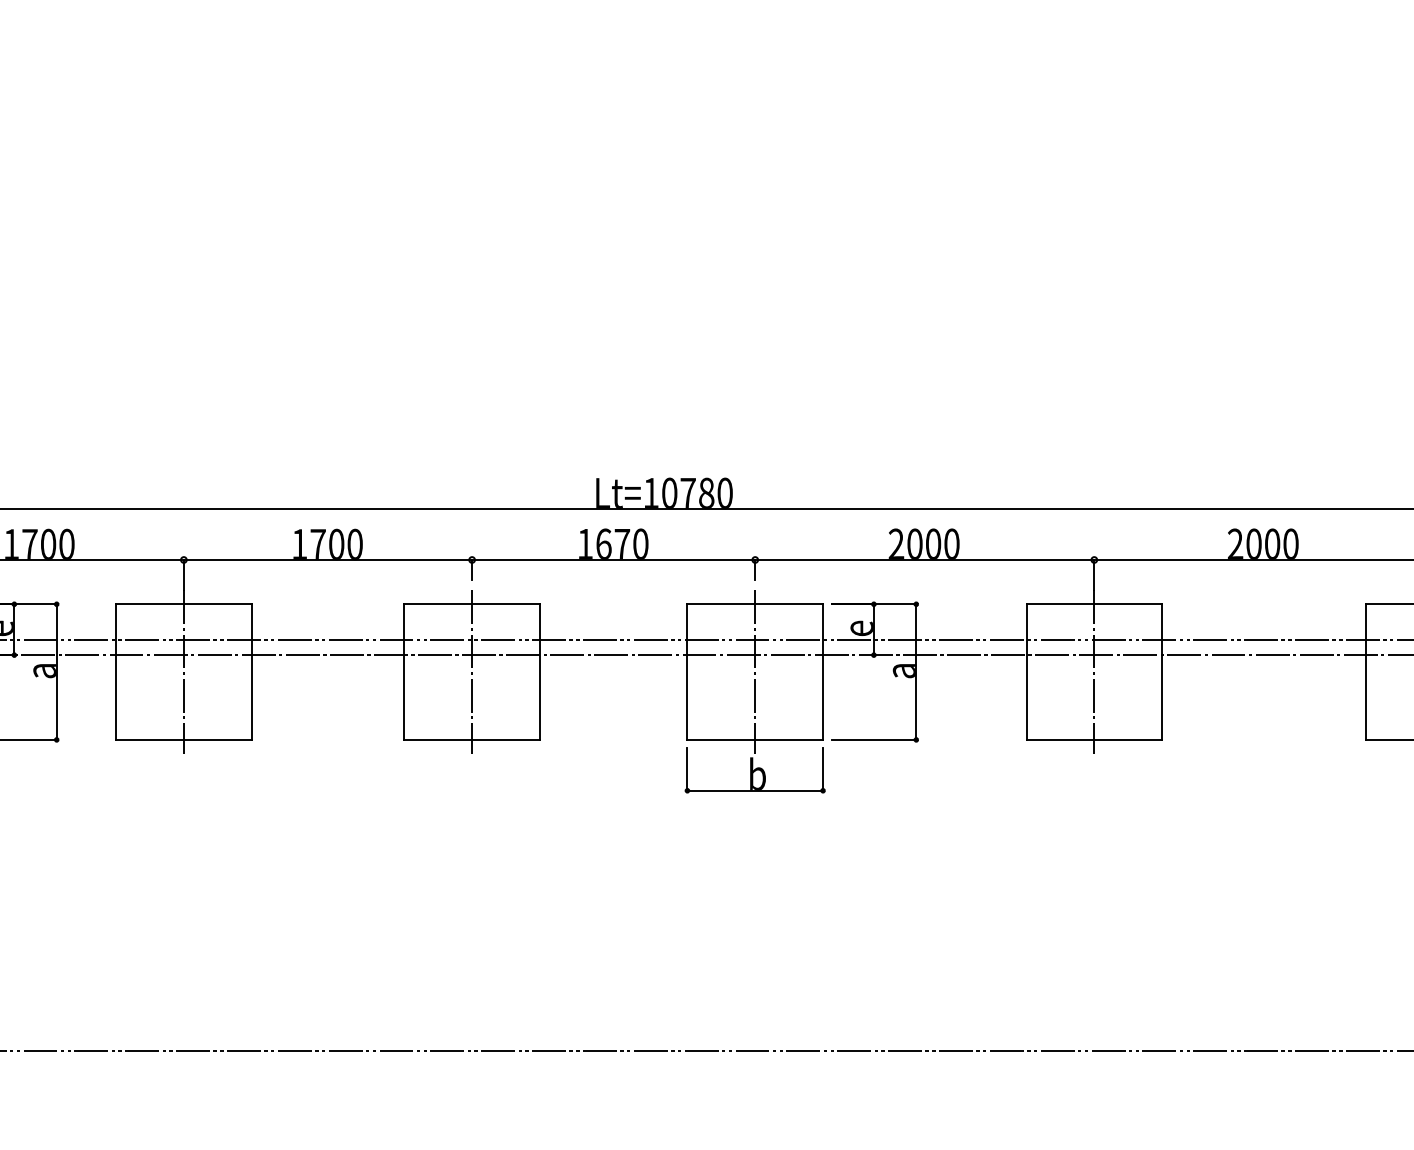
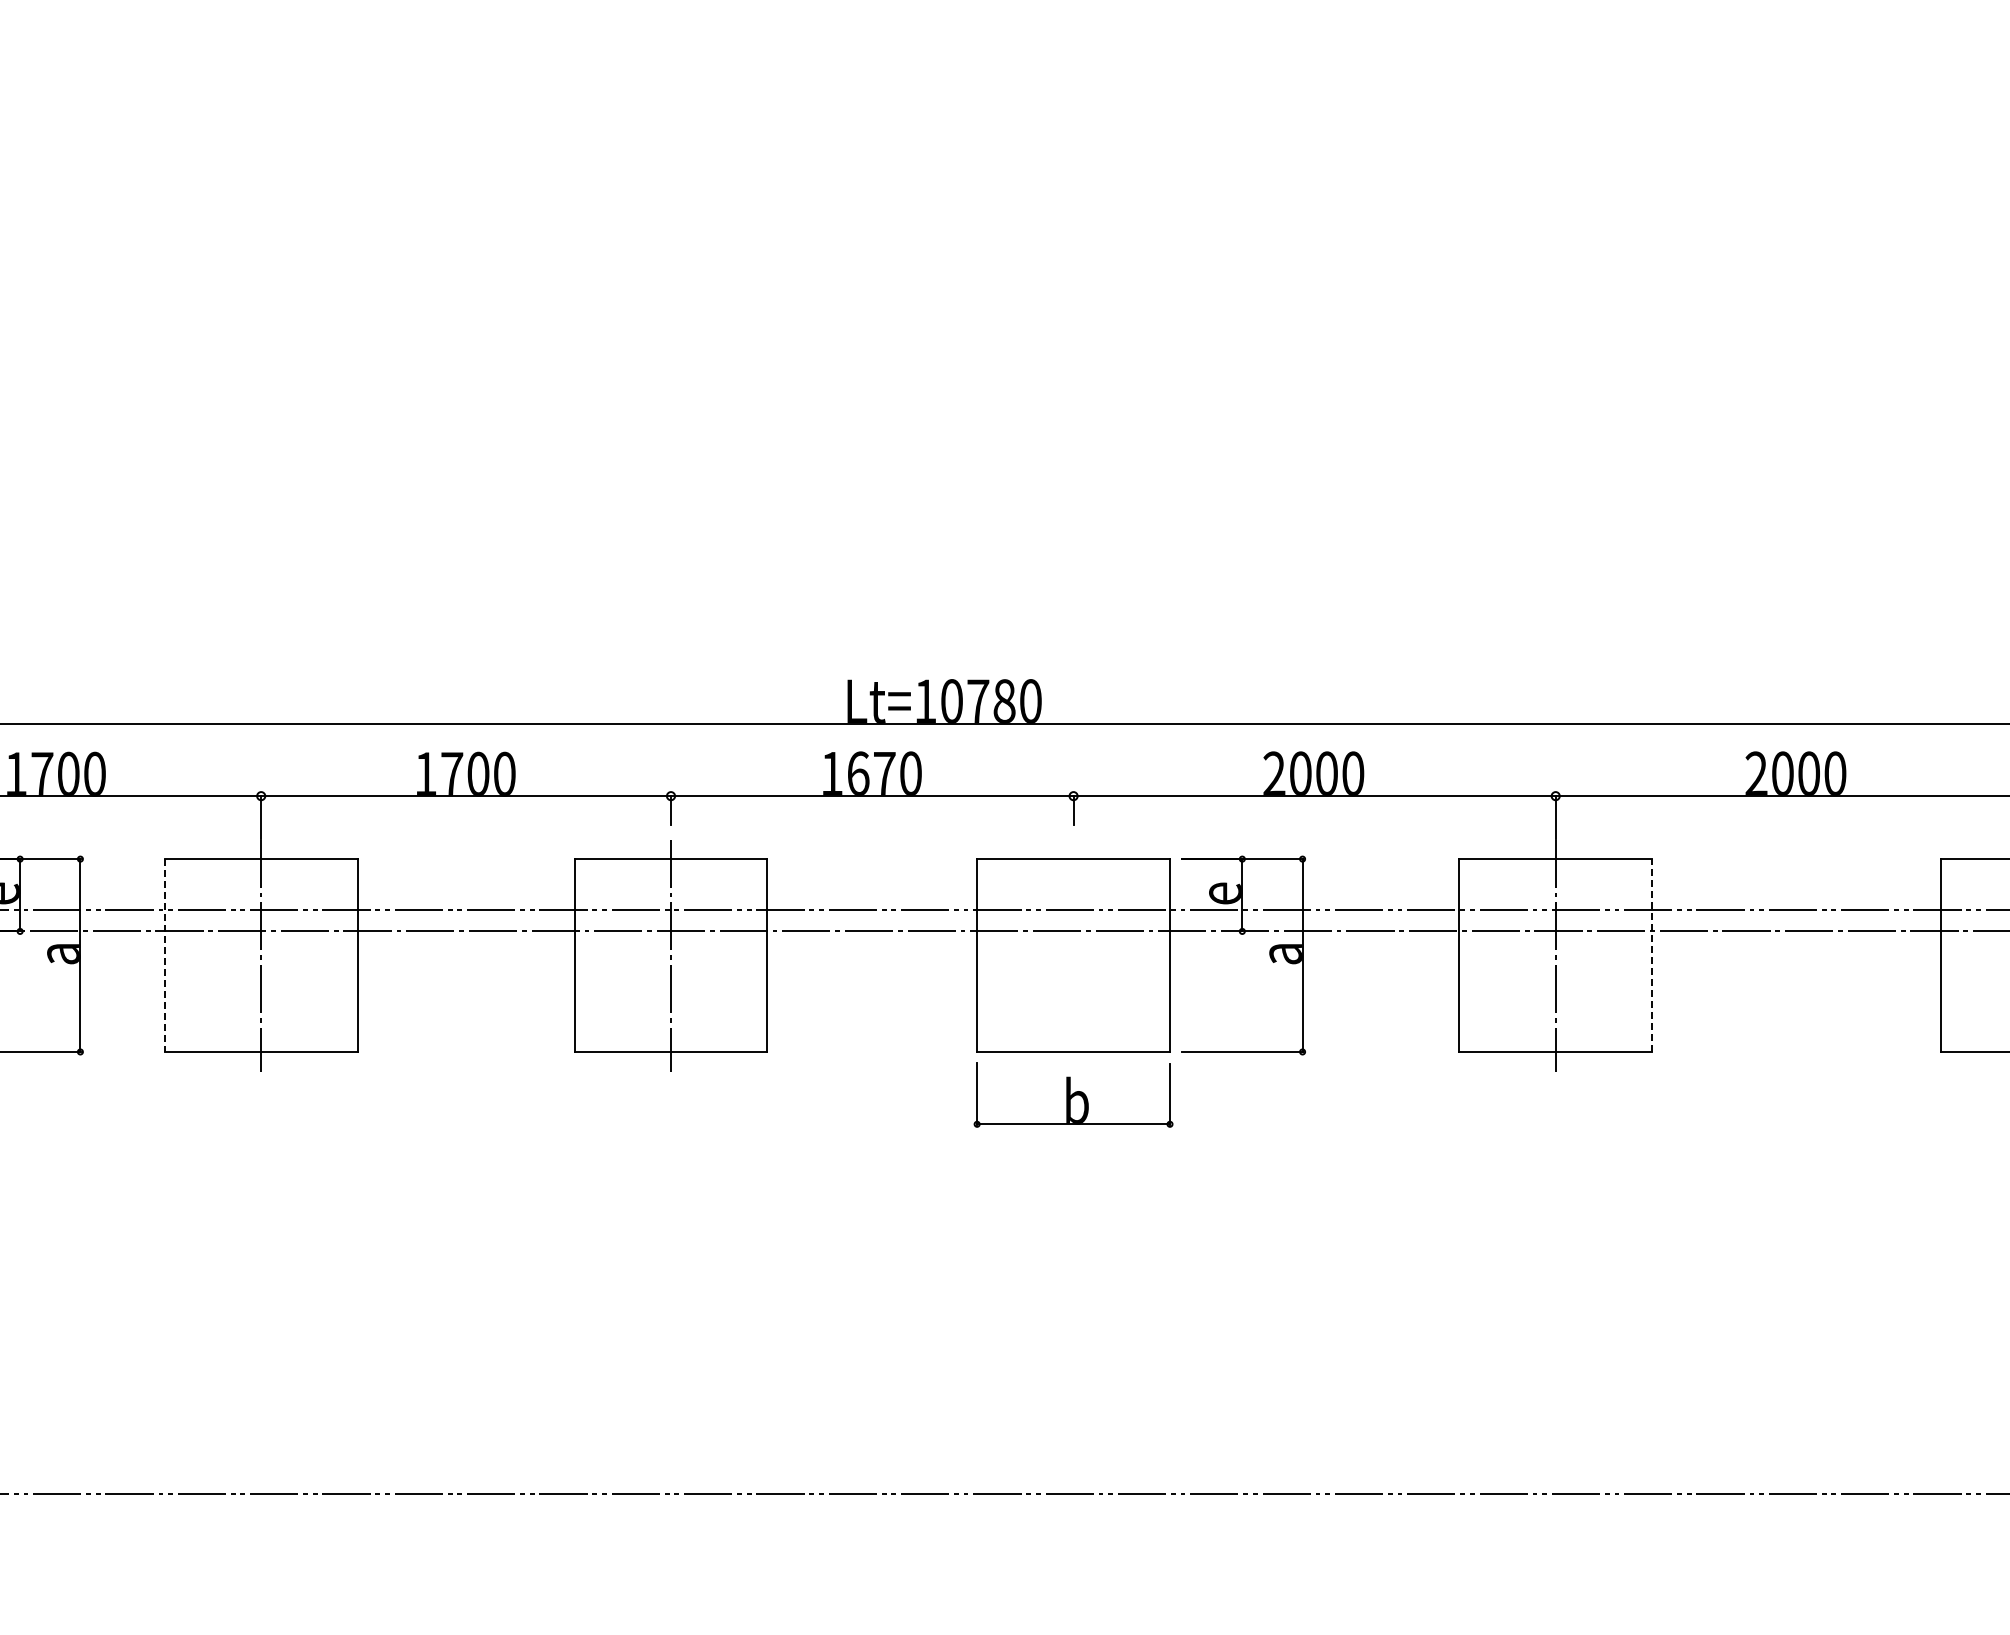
line: (115, 672) -> (164, 956), solid -> dashed
line: (755, 672) -> (1073, 955), removed
line: (1162, 672) -> (1652, 955), solid -> dashed

